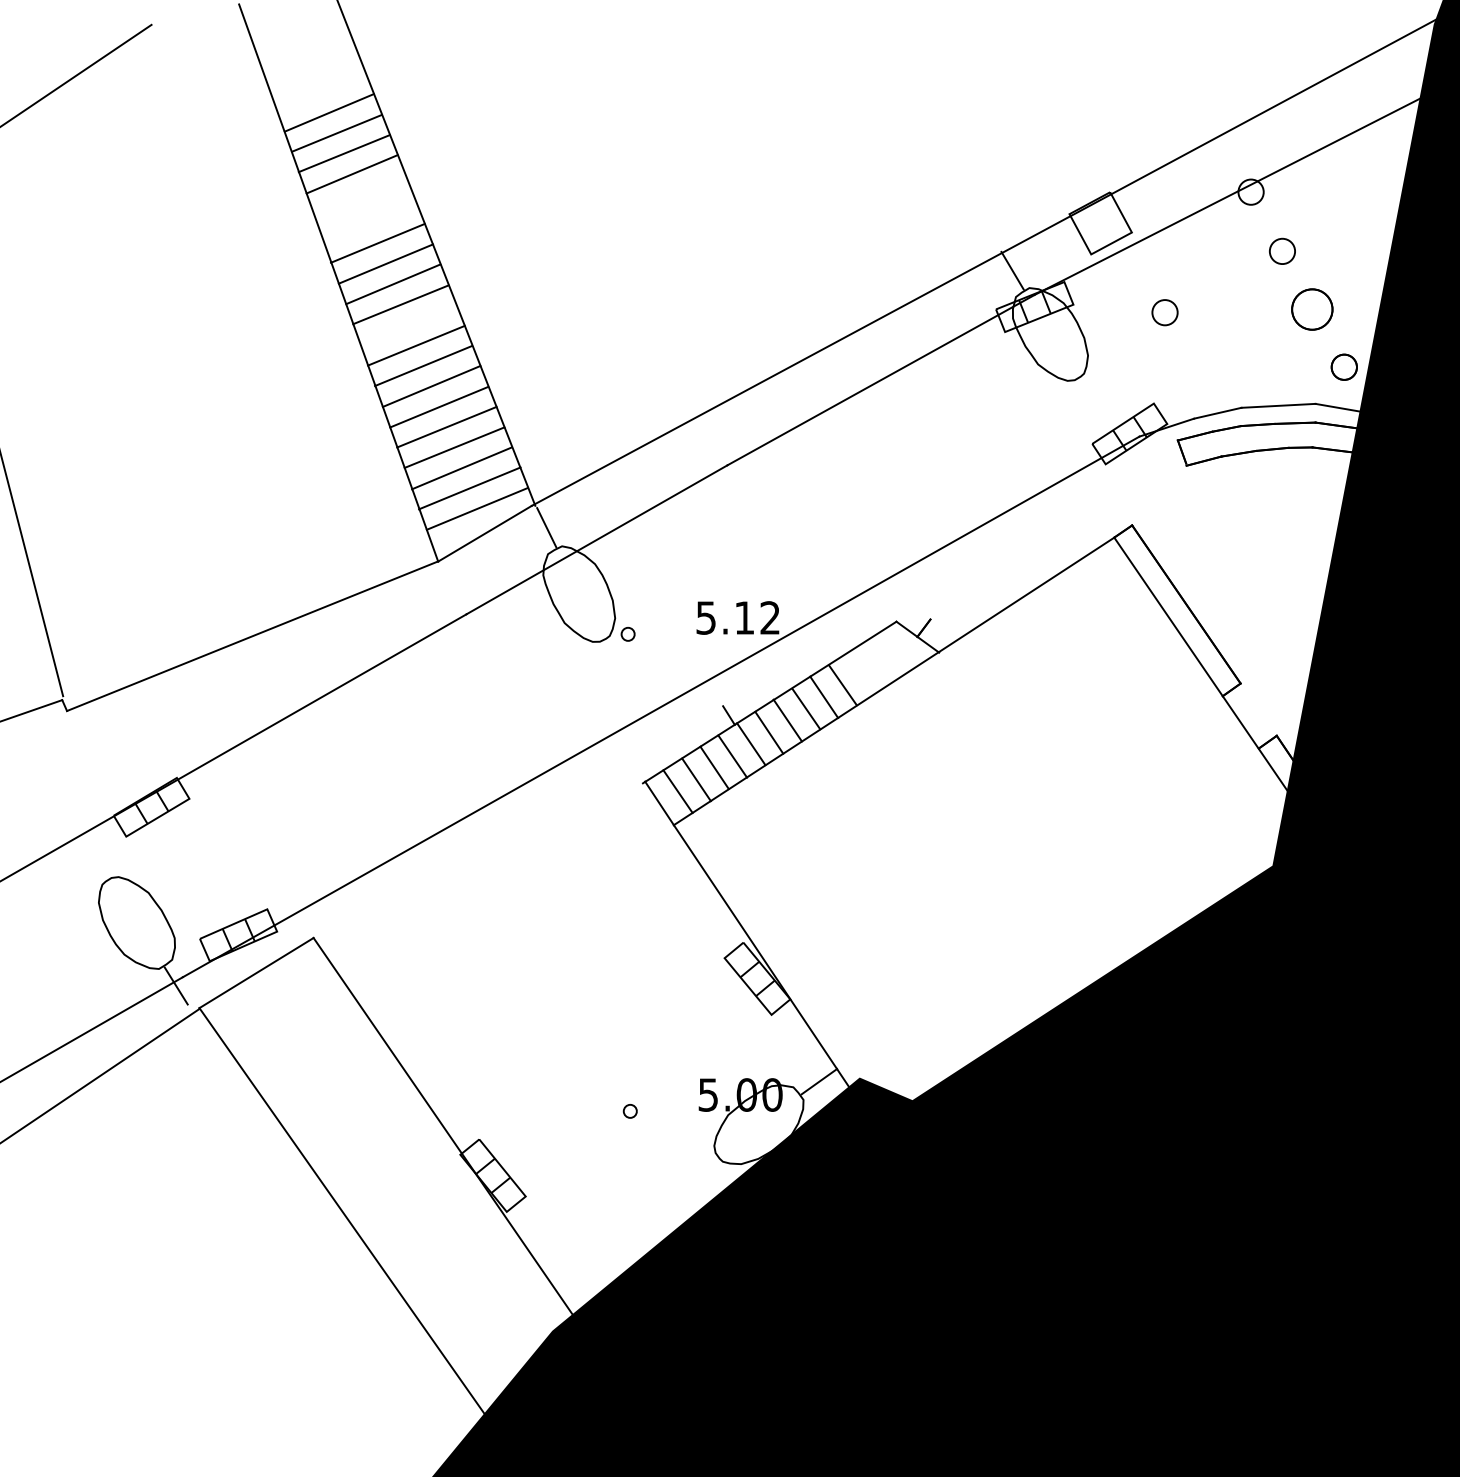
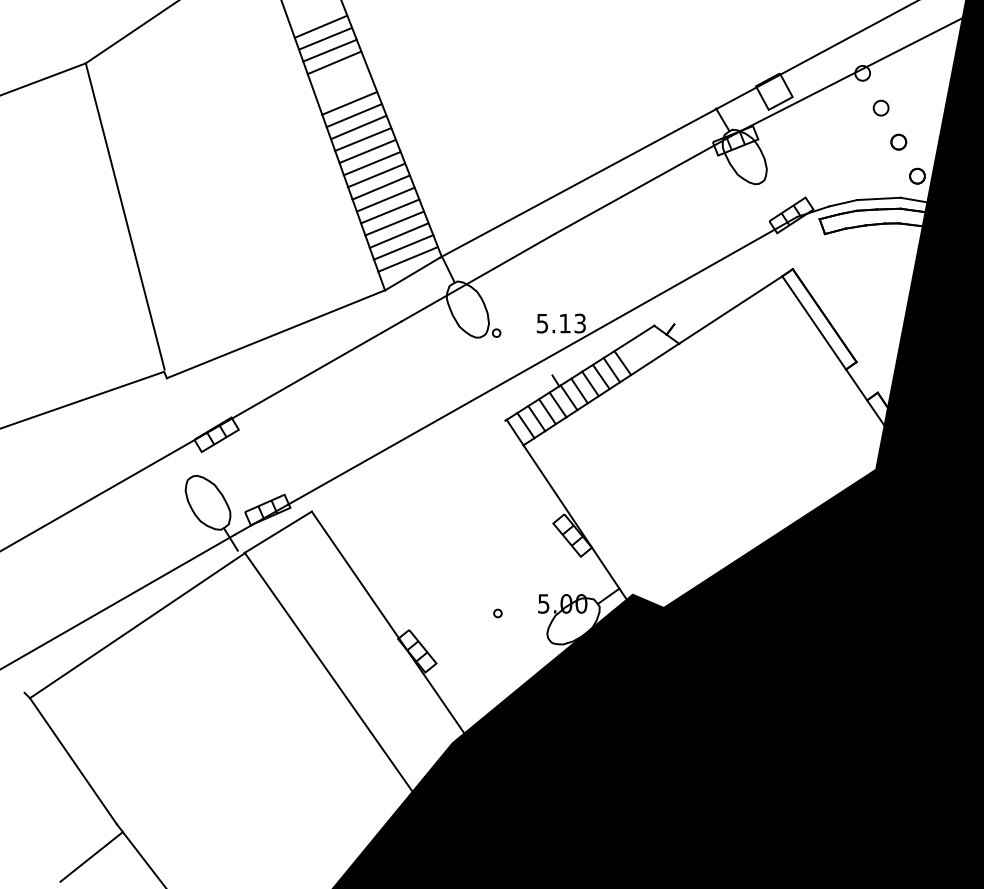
part: (1311, 308) -> (898, 141), size x0.62
circle: (1163, 311) -> (811, 143), removed
line: (408, 323) -> (367, 150), added
text: (769, 617) -> (579, 323), 5.12 -> 5.13

